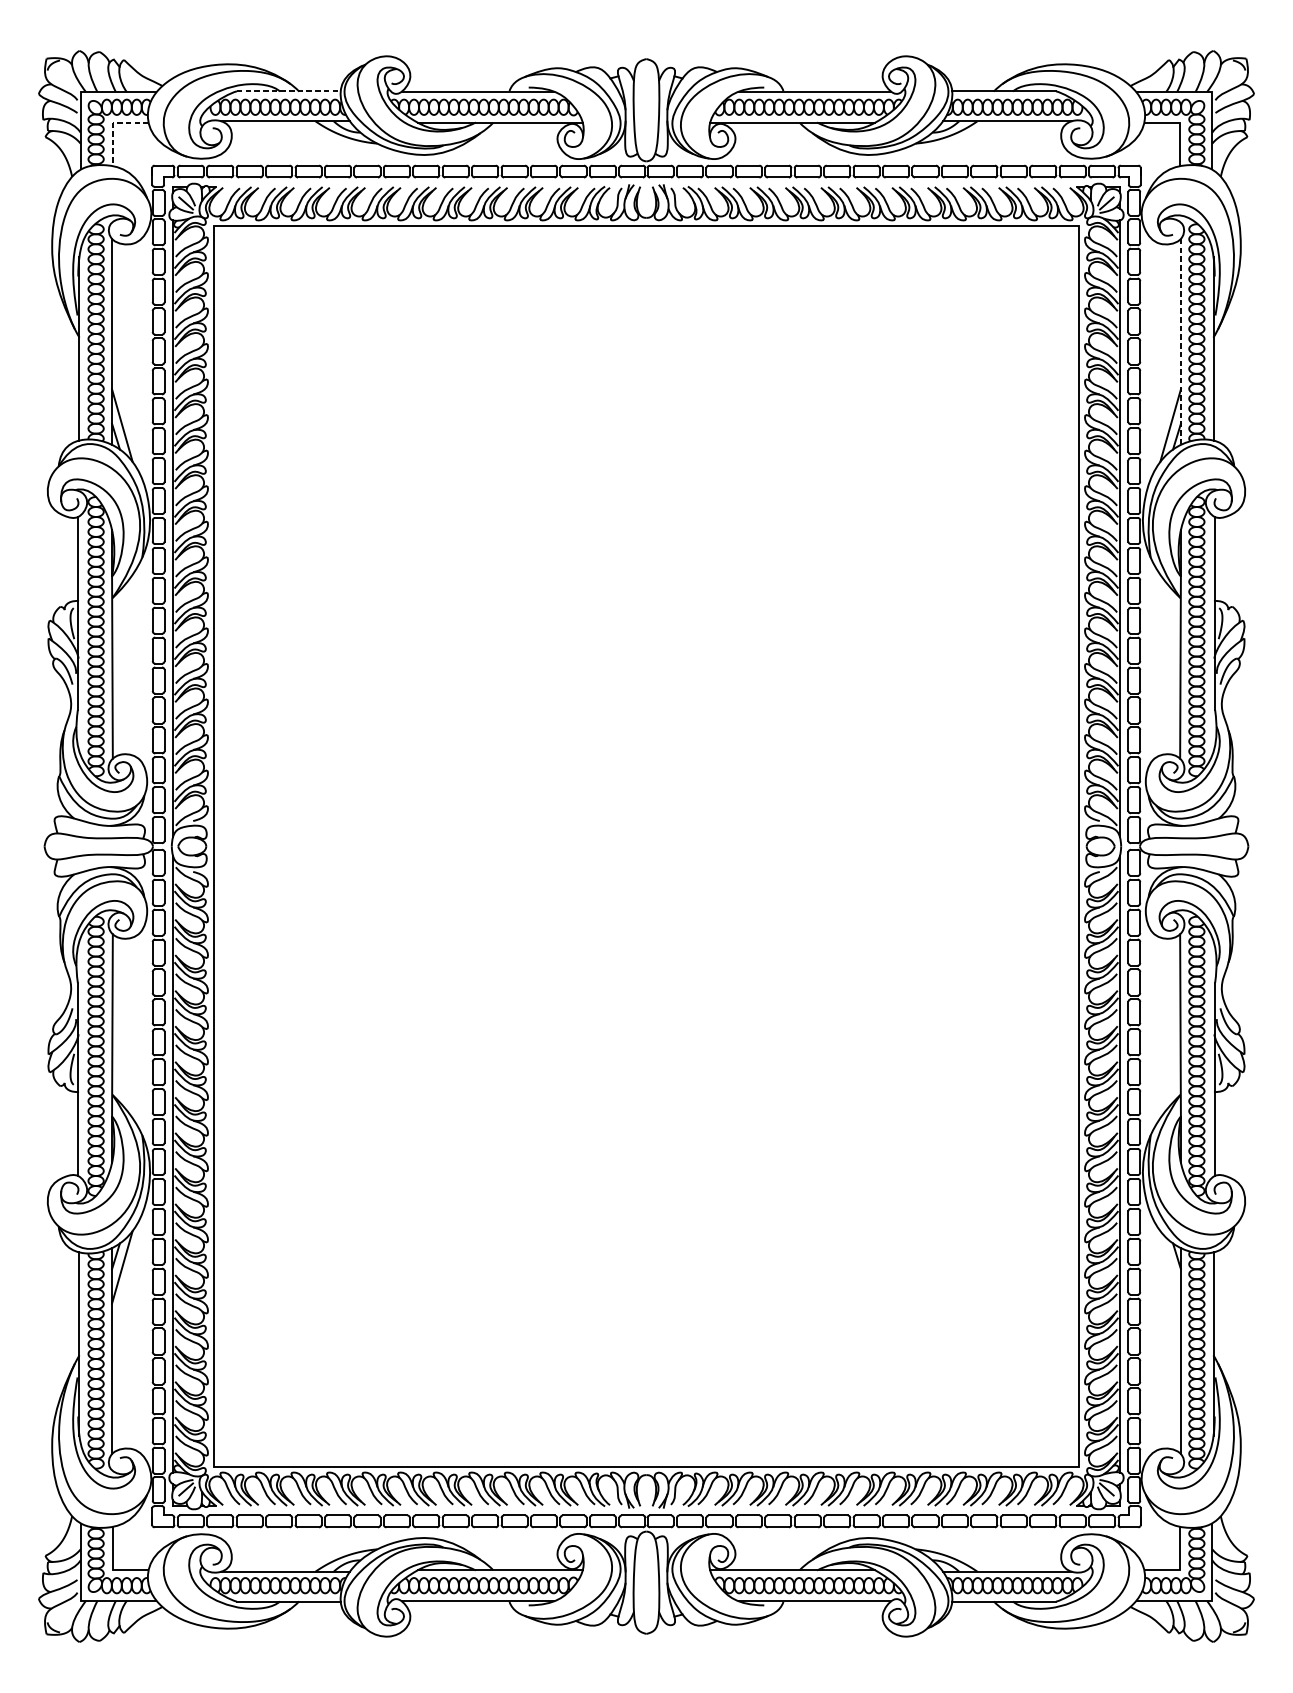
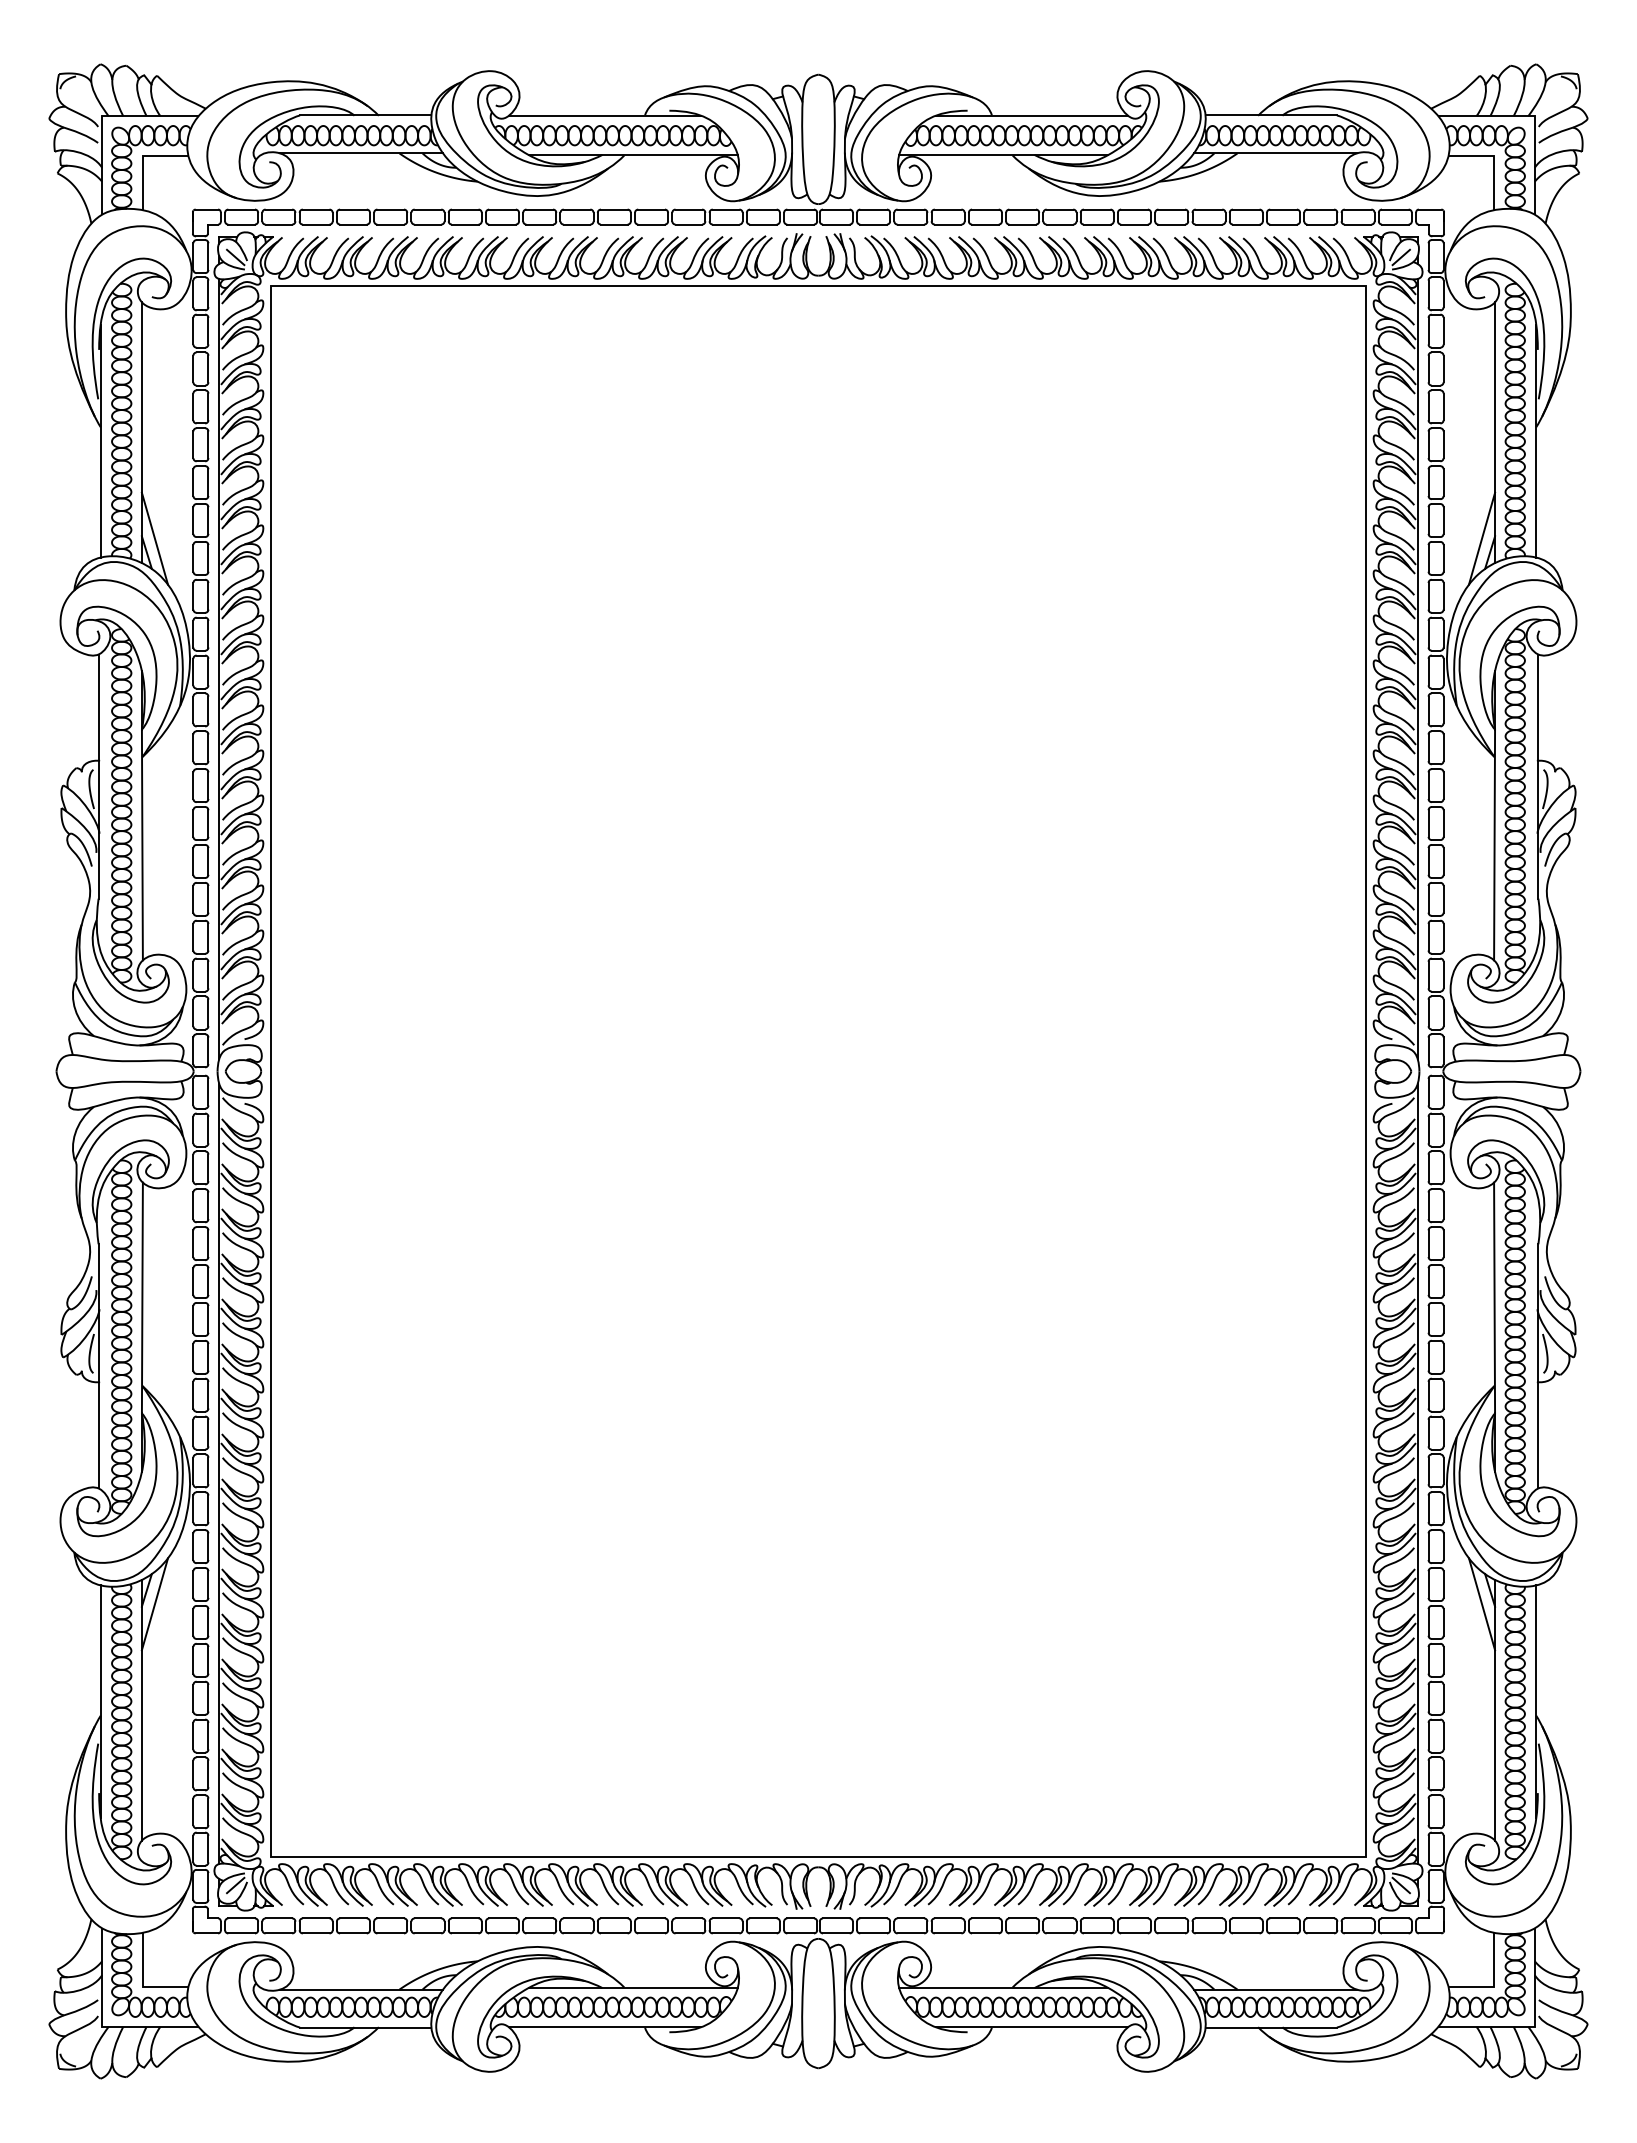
line: (288, 91) -> (365, 115), dashed -> solid
line: (113, 126) -> (143, 159), dashed -> solid
line: (1181, 342) -> (1495, 433), dashed -> solid
line: (1170, 1267) -> (1481, 1604), added

